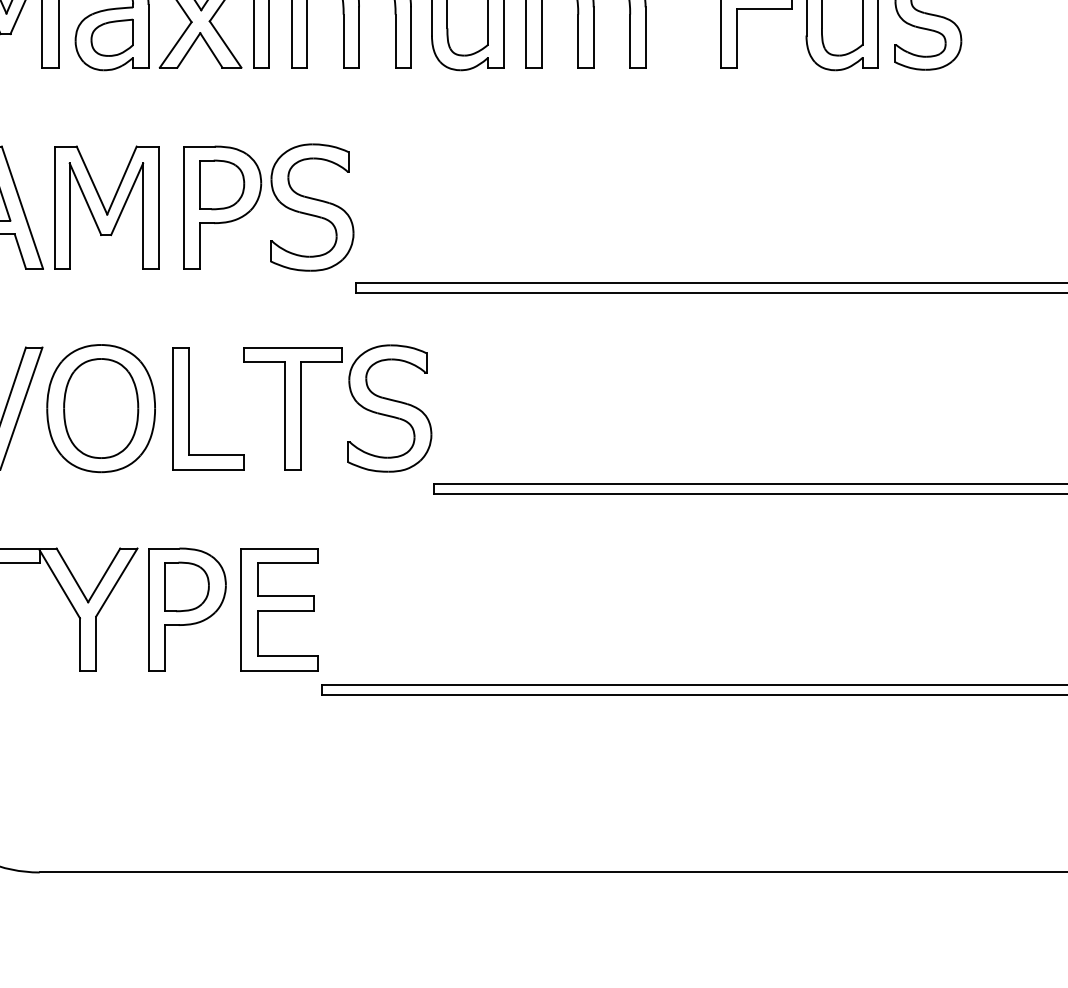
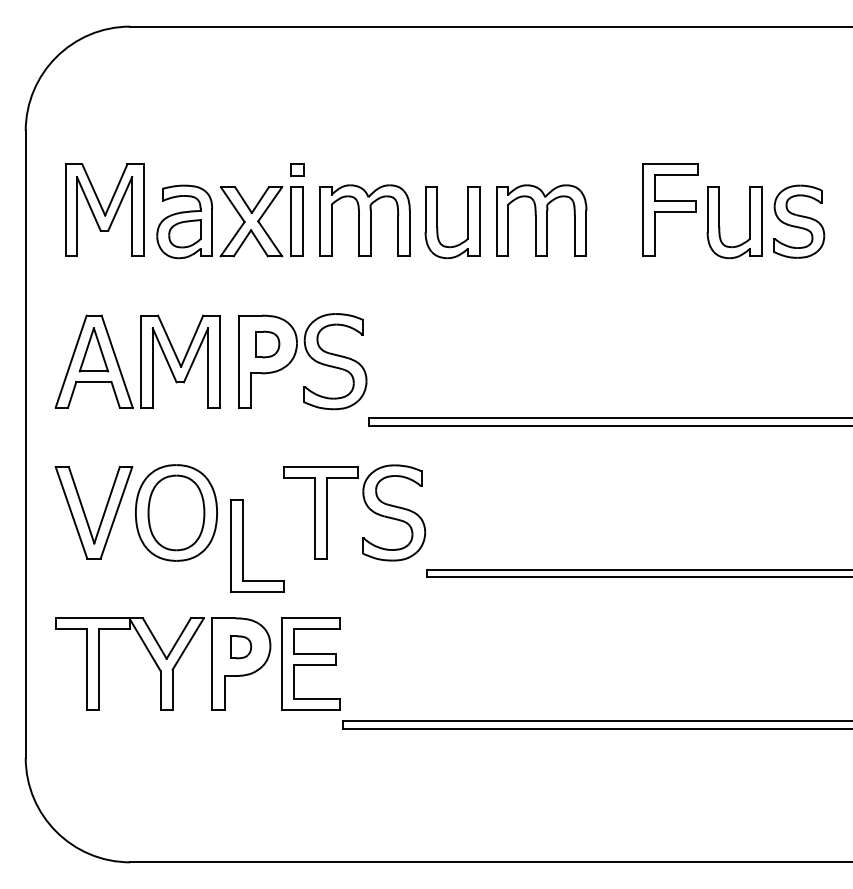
part: (222, 184) -> (267, 344), size x0.7
part: (190, 407) -> (243, 545), moved
part: (187, 587) -> (241, 647), size x0.6

